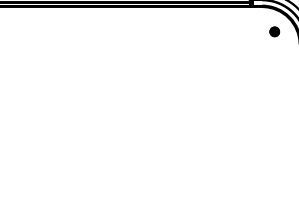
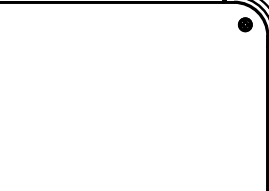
part: (273, 31) -> (244, 24), size x1.67

